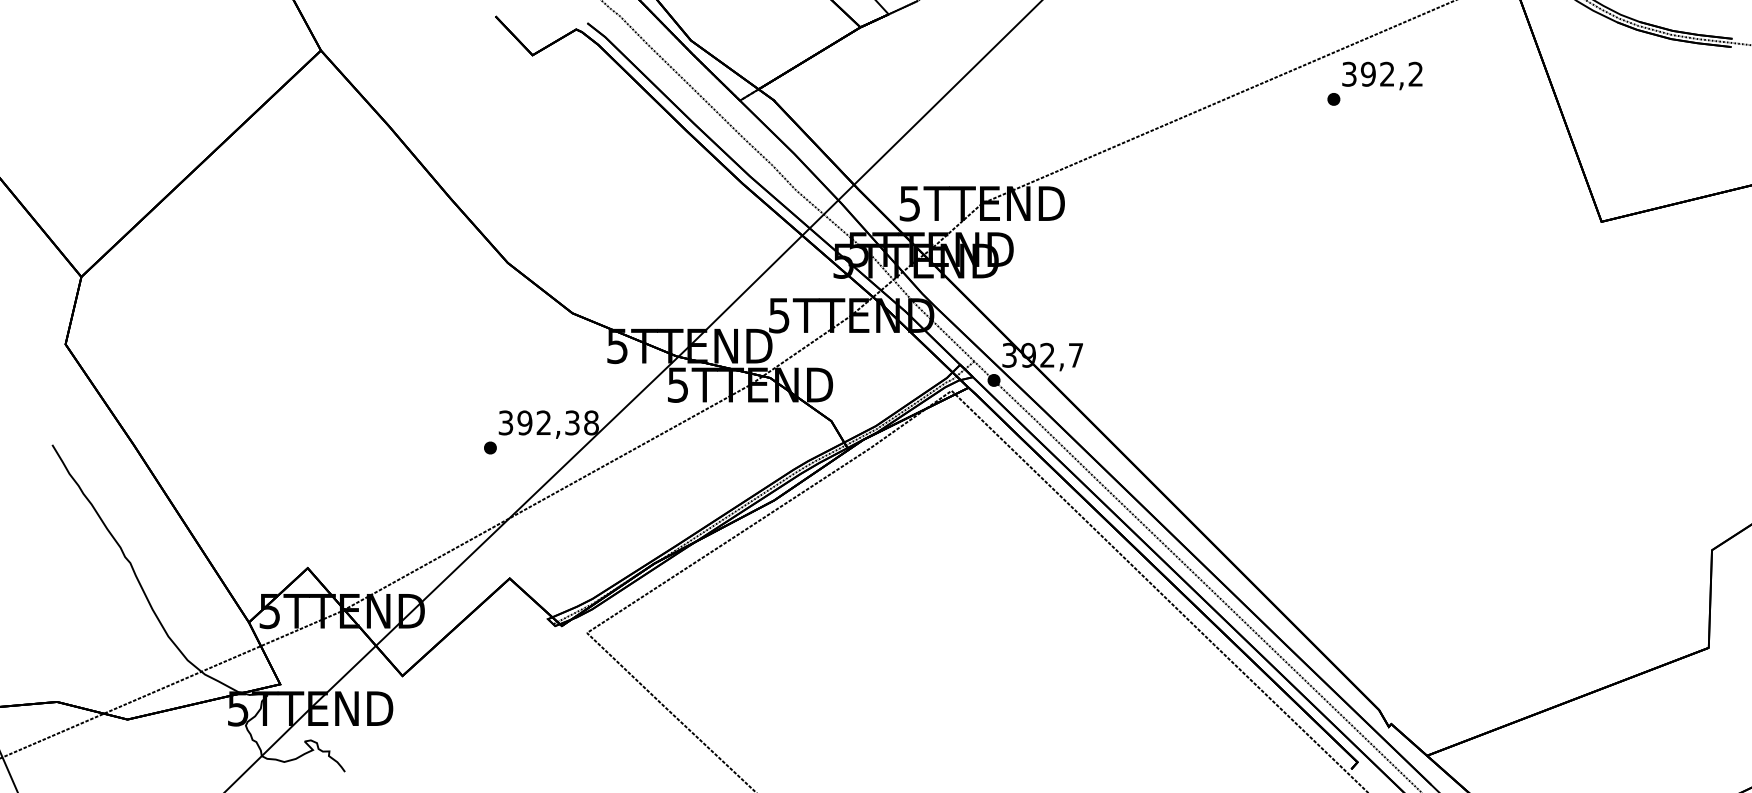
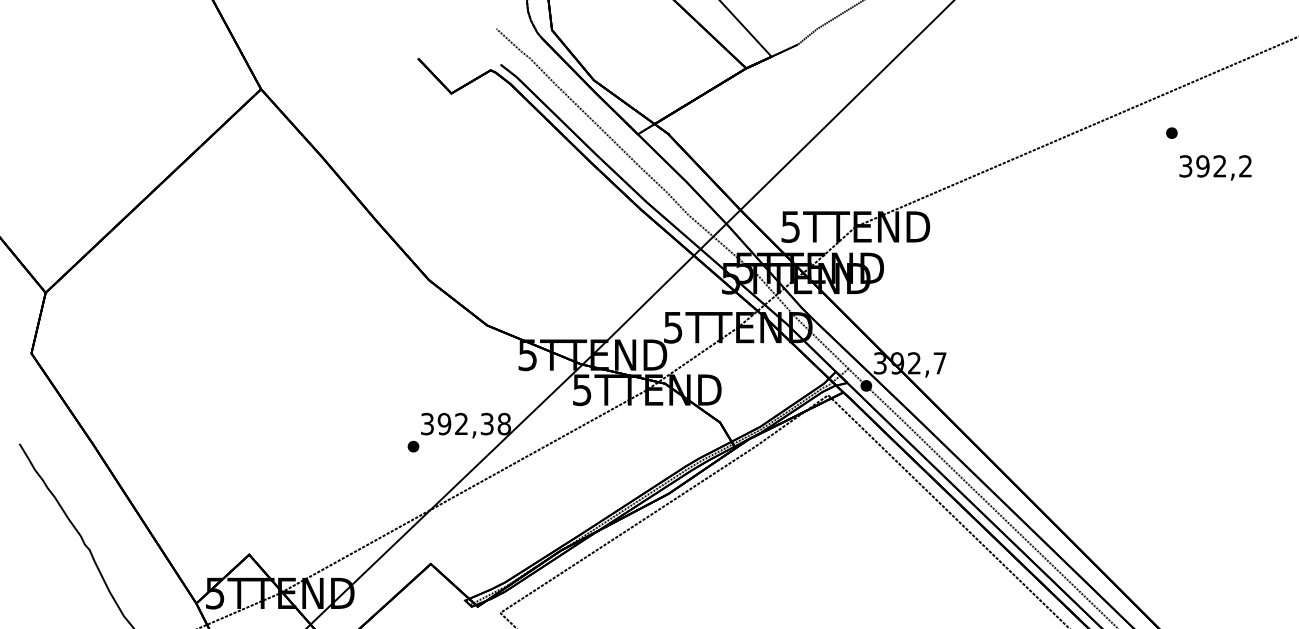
text: (1382, 75) -> (1215, 167), moved

